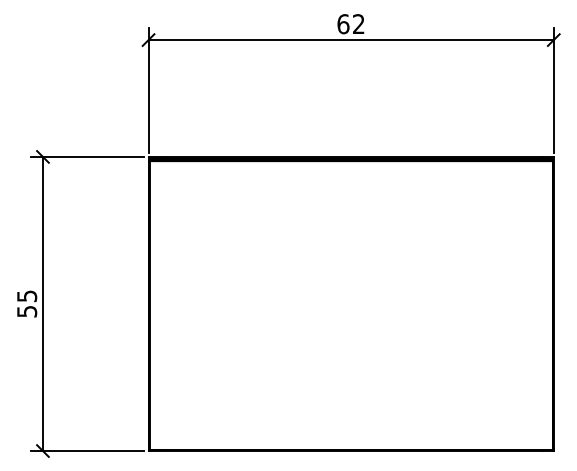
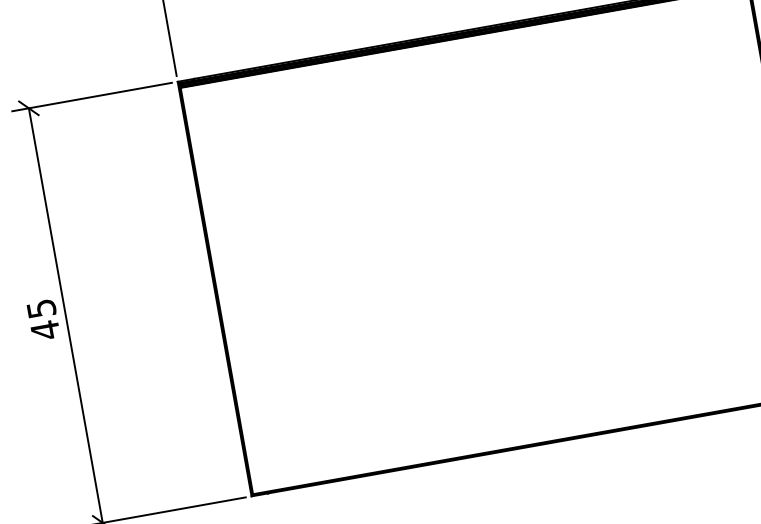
text: (27, 311) -> (45, 330), 55 -> 45

